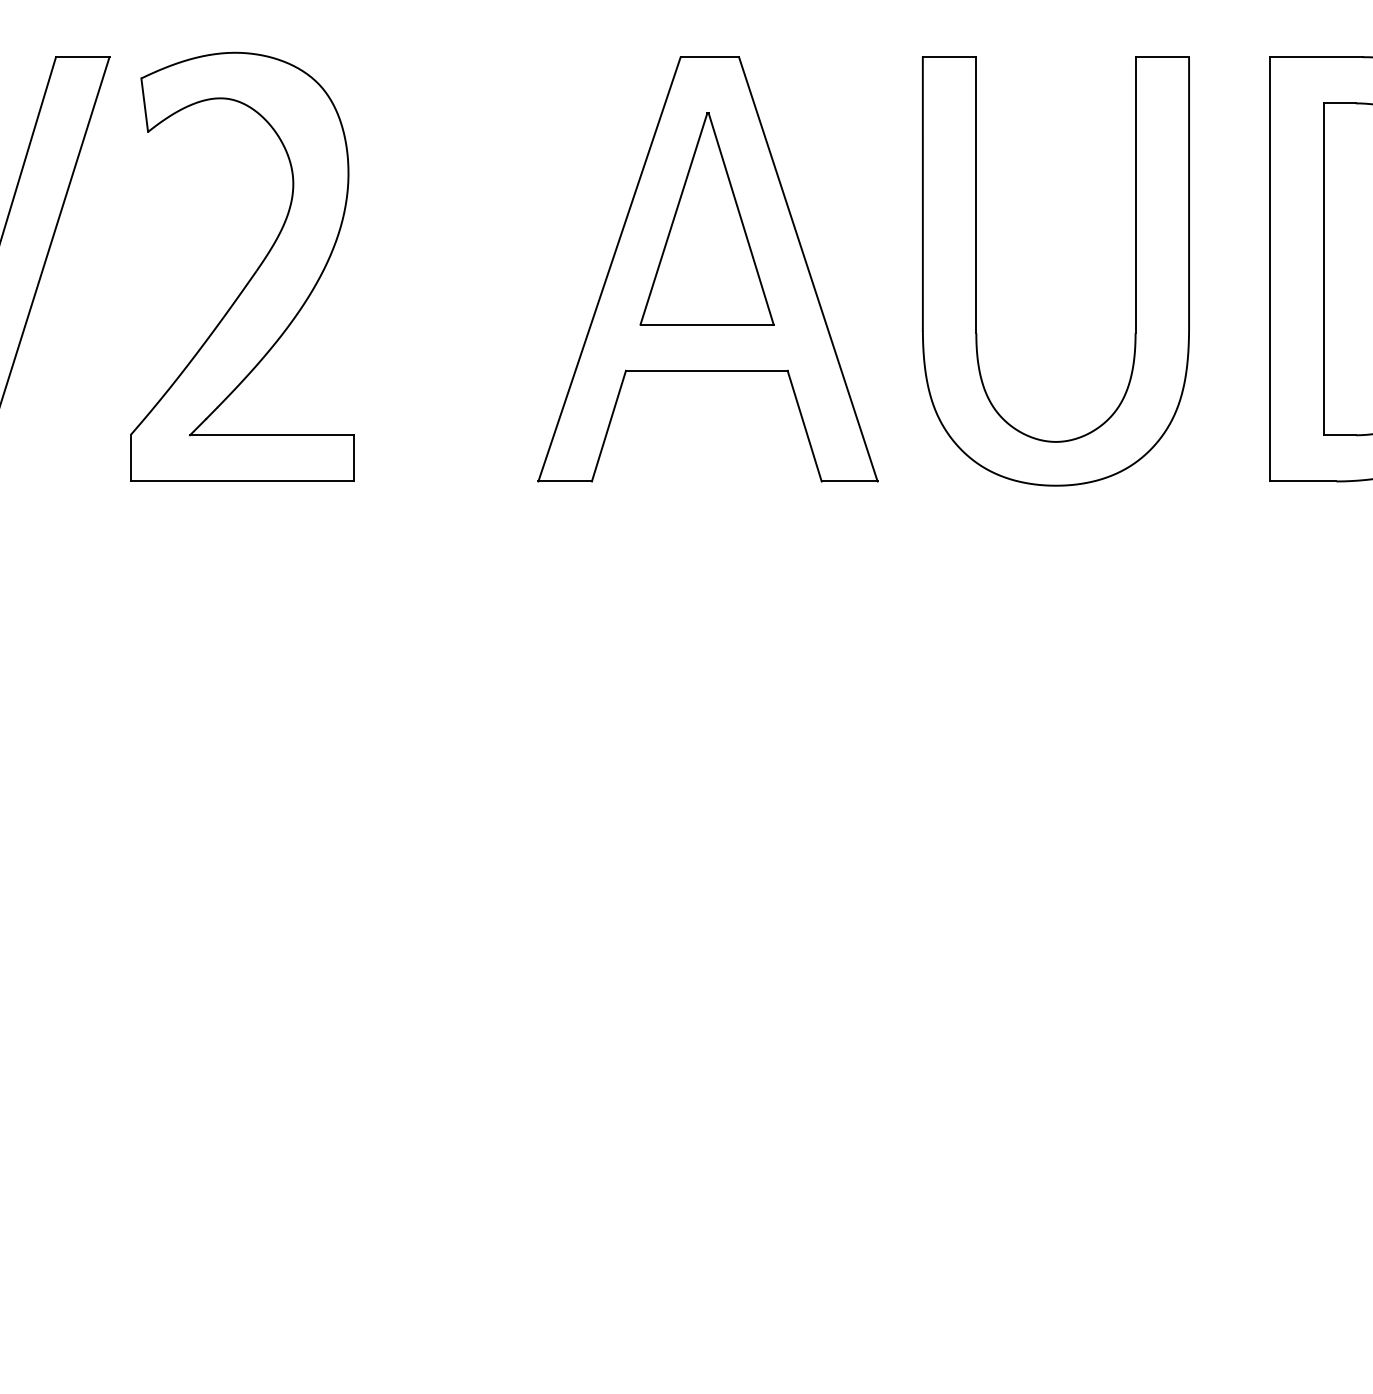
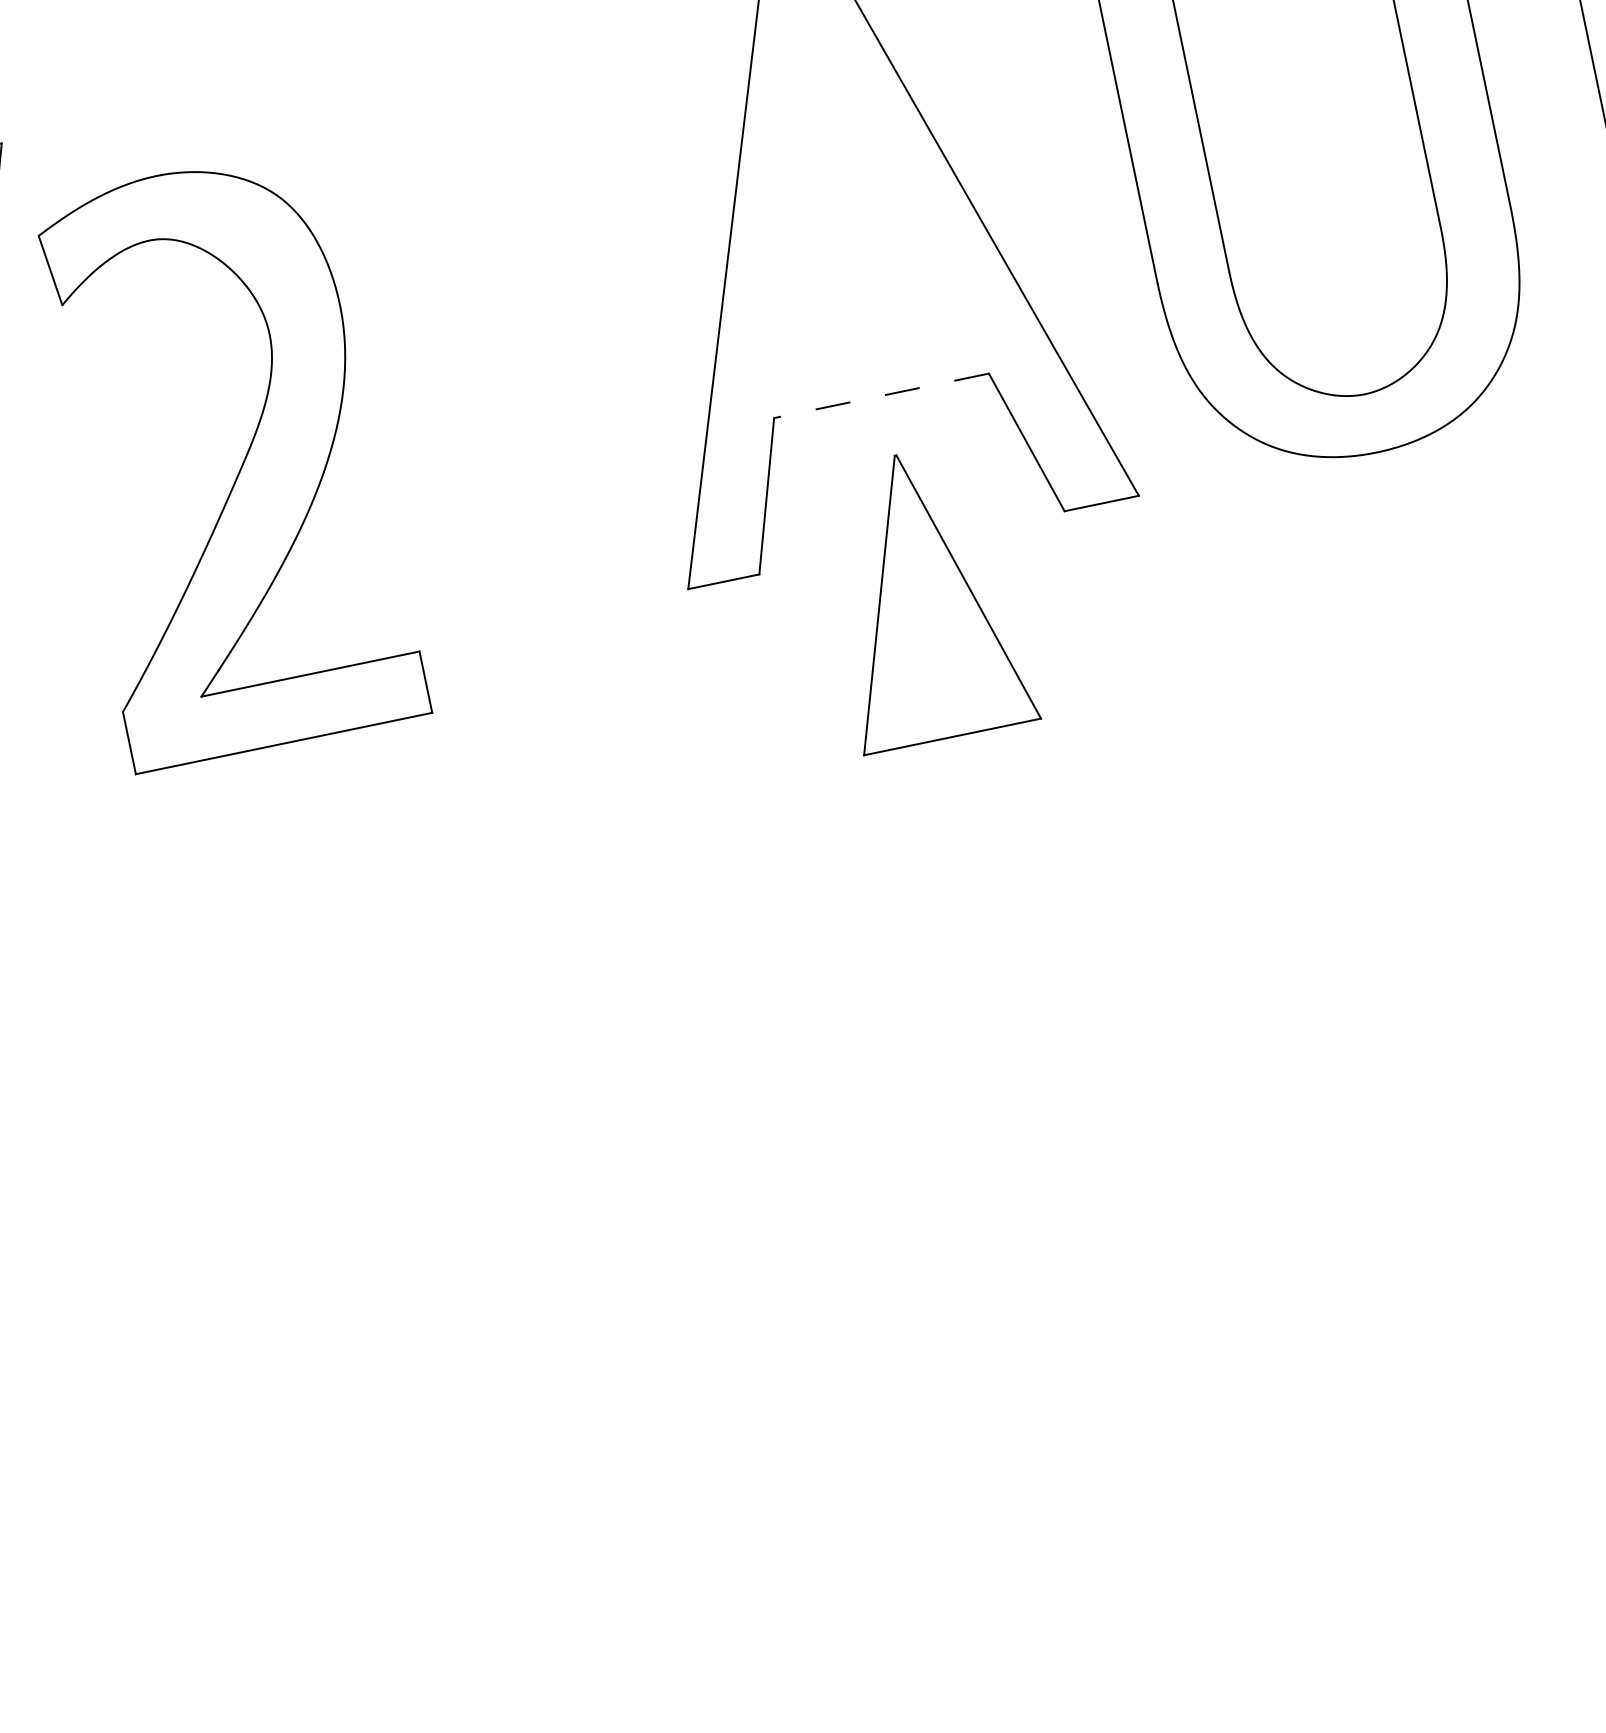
part: (706, 218) -> (922, 596), moved
part: (253, 273) -> (241, 464), moved
line: (706, 370) -> (881, 395), solid -> dashed

